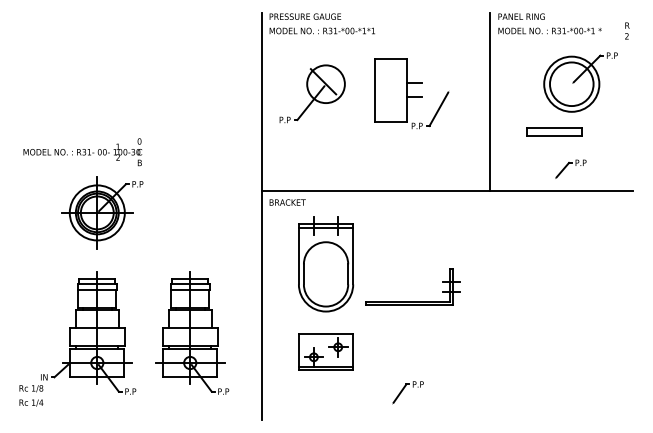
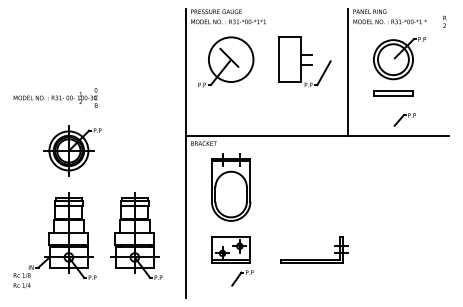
part: (580, 82) -> (399, 58), moved
circle: (325, 83) -> (230, 59), size x1.67
part: (411, 93) -> (304, 61), moved
text: (82, 152) -> (55, 98), moved
part: (412, 301) -> (313, 259), moved
part: (407, 392) -> (242, 278), moved

